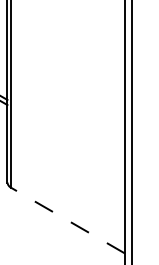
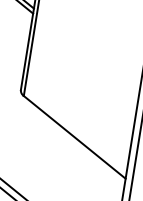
line: (68, 220) -> (75, 137), dashed -> solid

